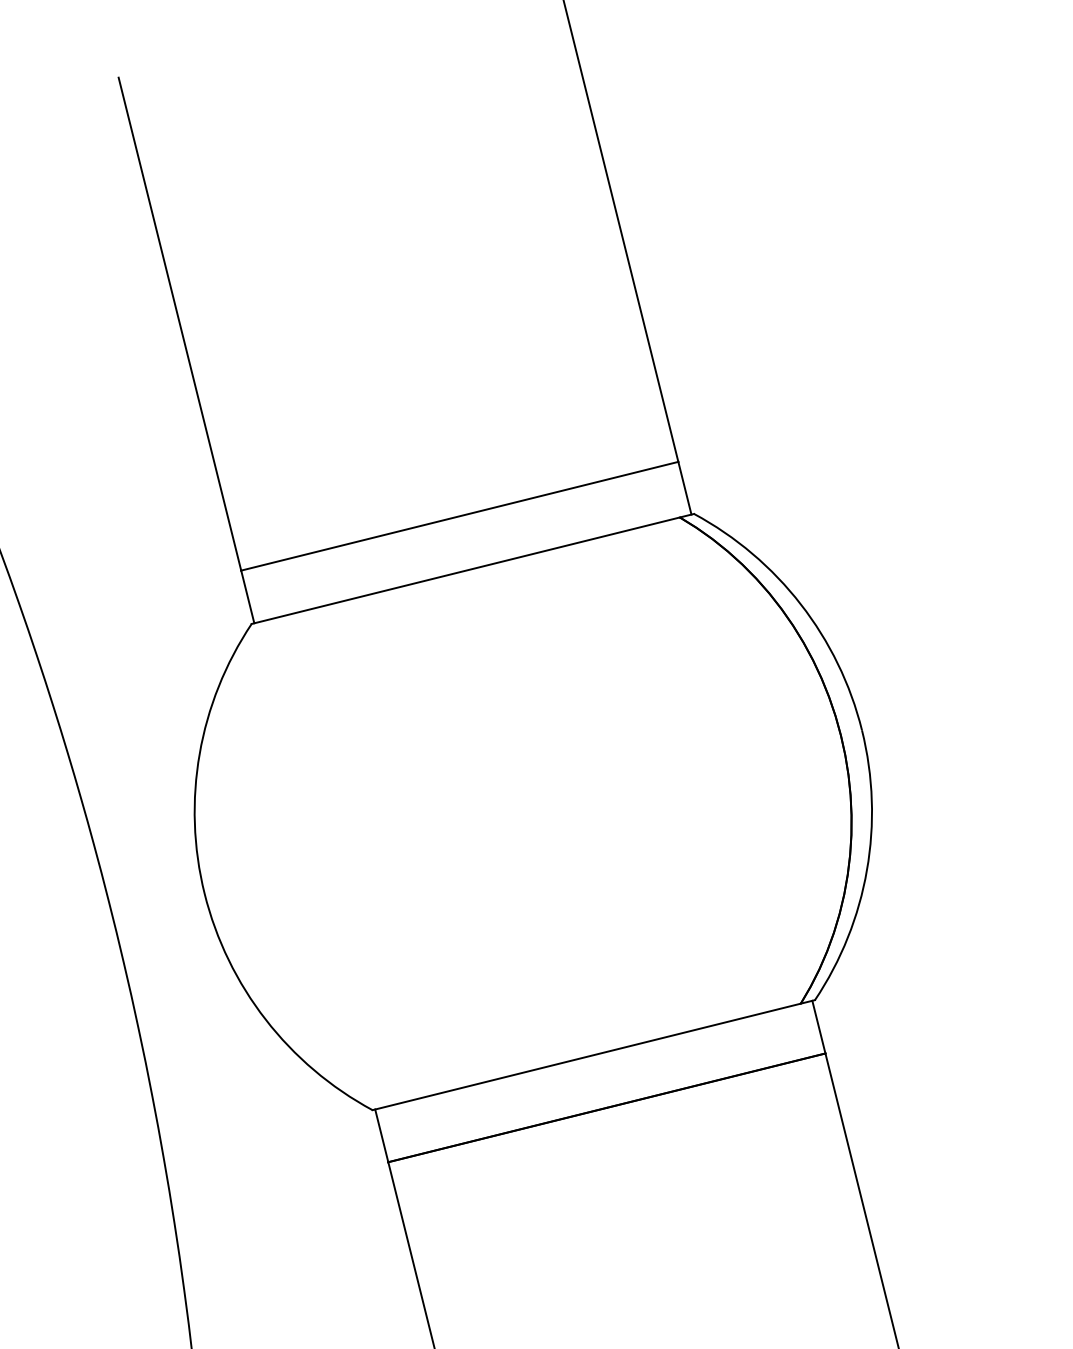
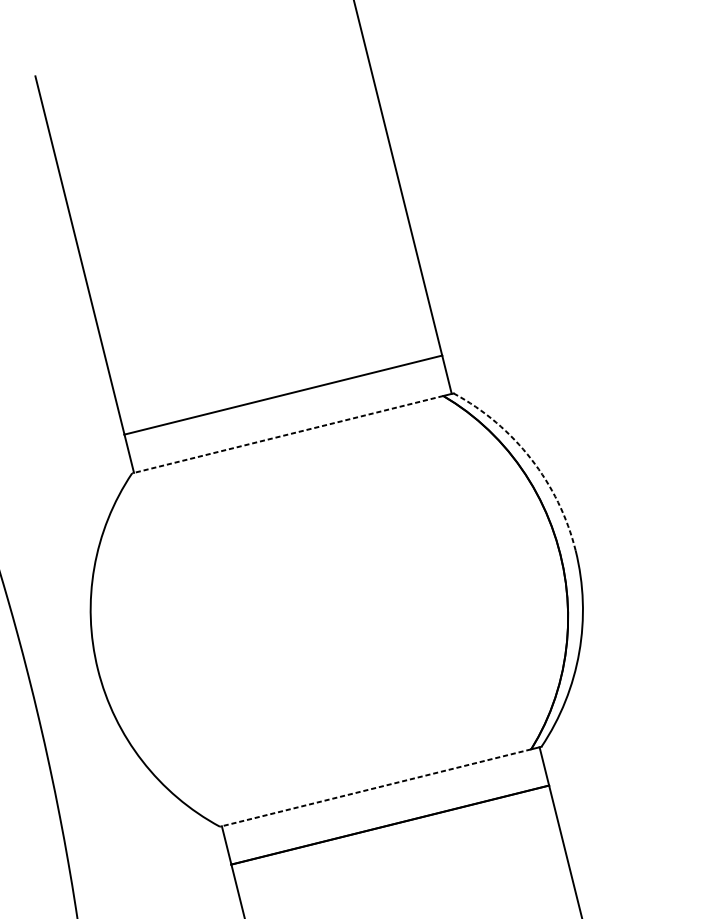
line: (465, 570) -> (287, 434), solid -> dashed
arc: (800, 604) -> (530, 459), solid -> dashed
line: (586, 1056) -> (375, 787), solid -> dashed

